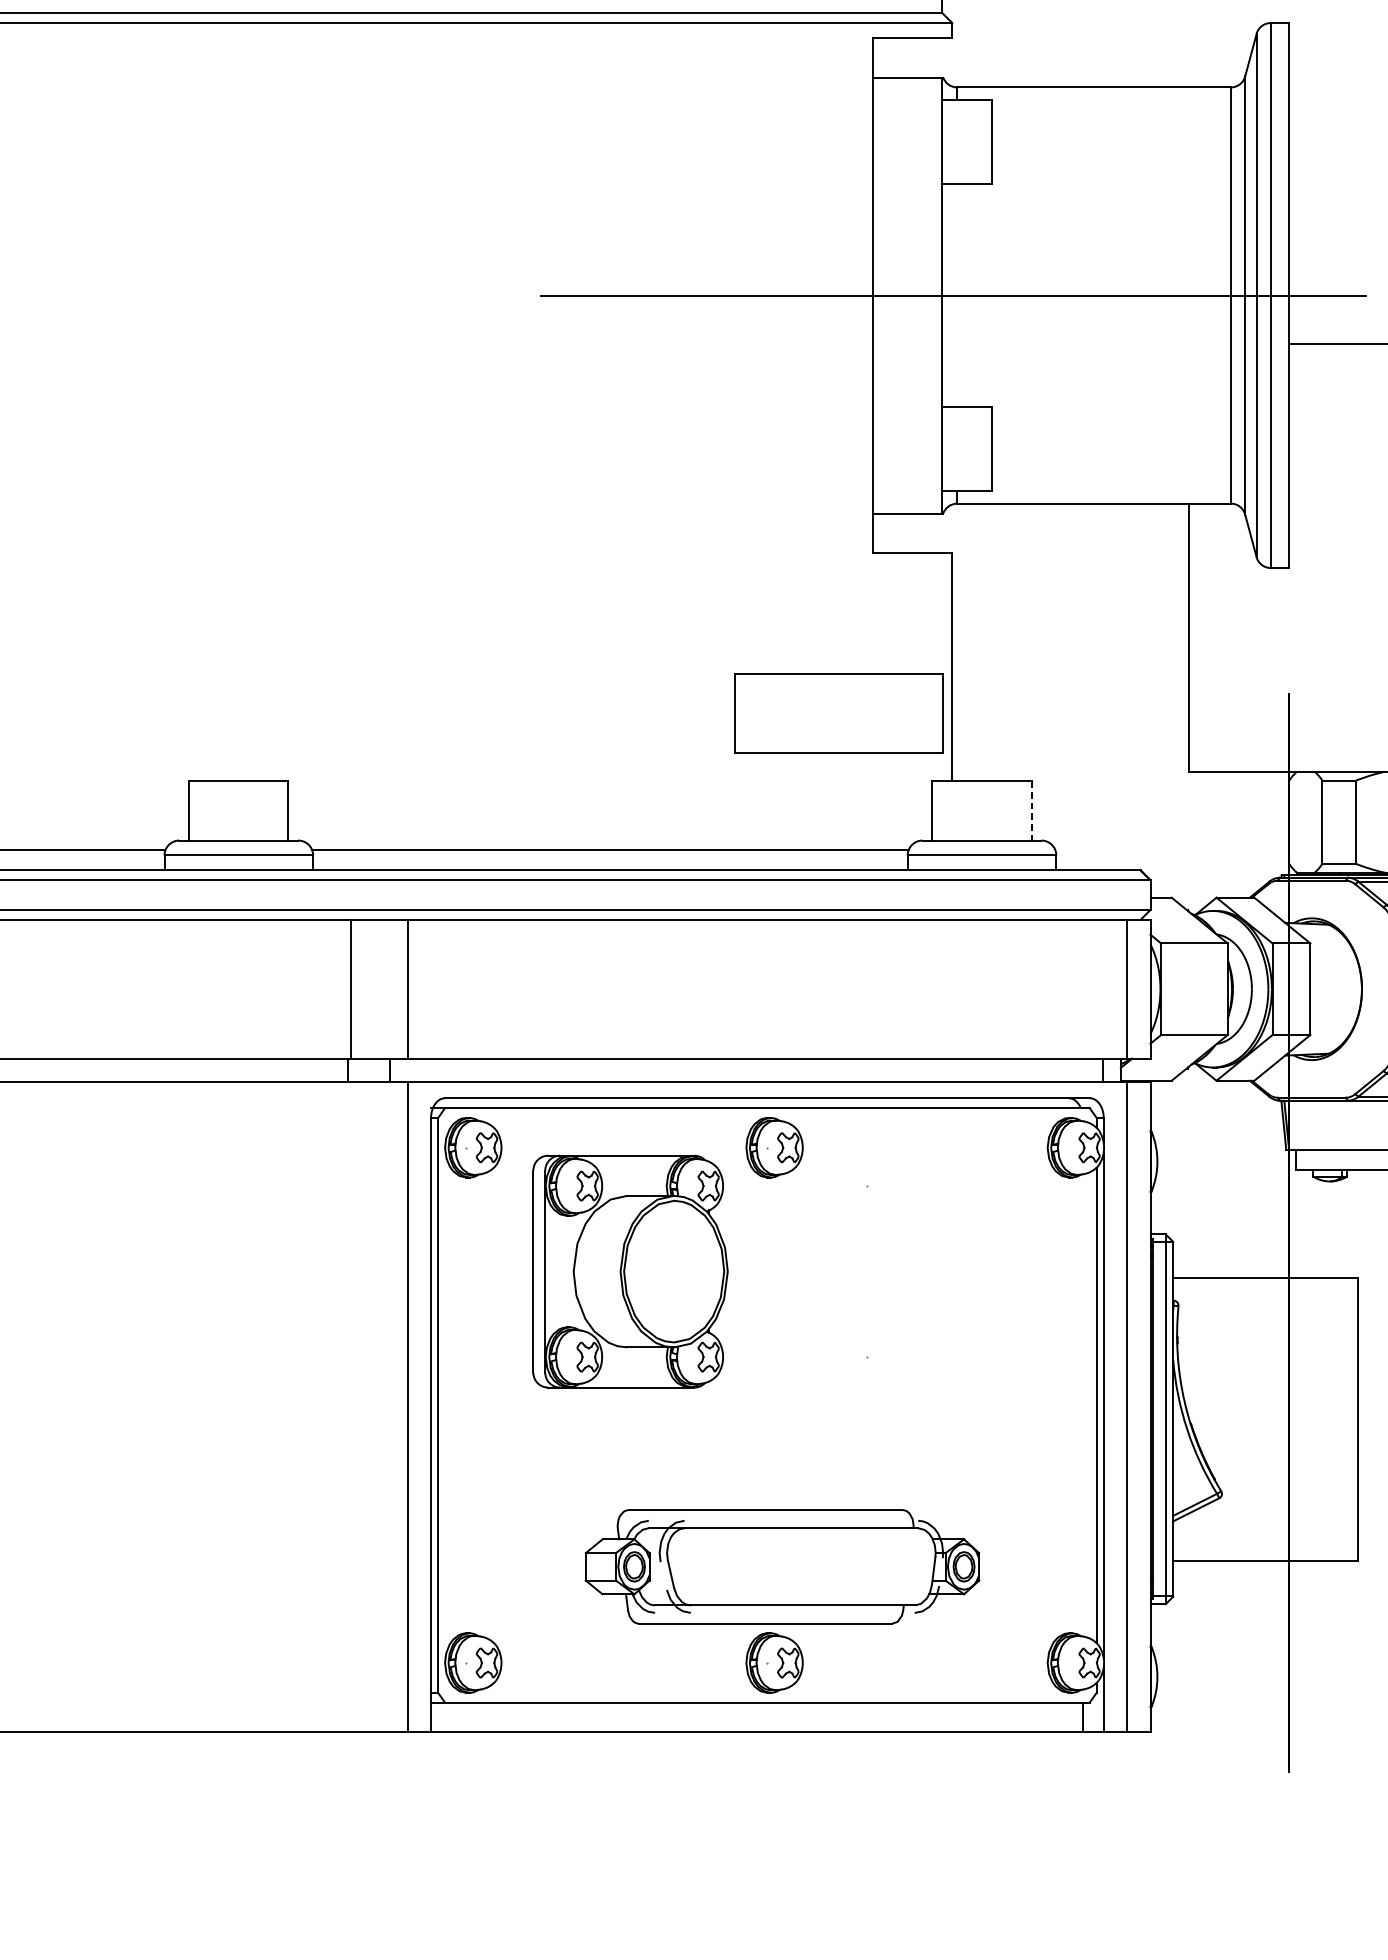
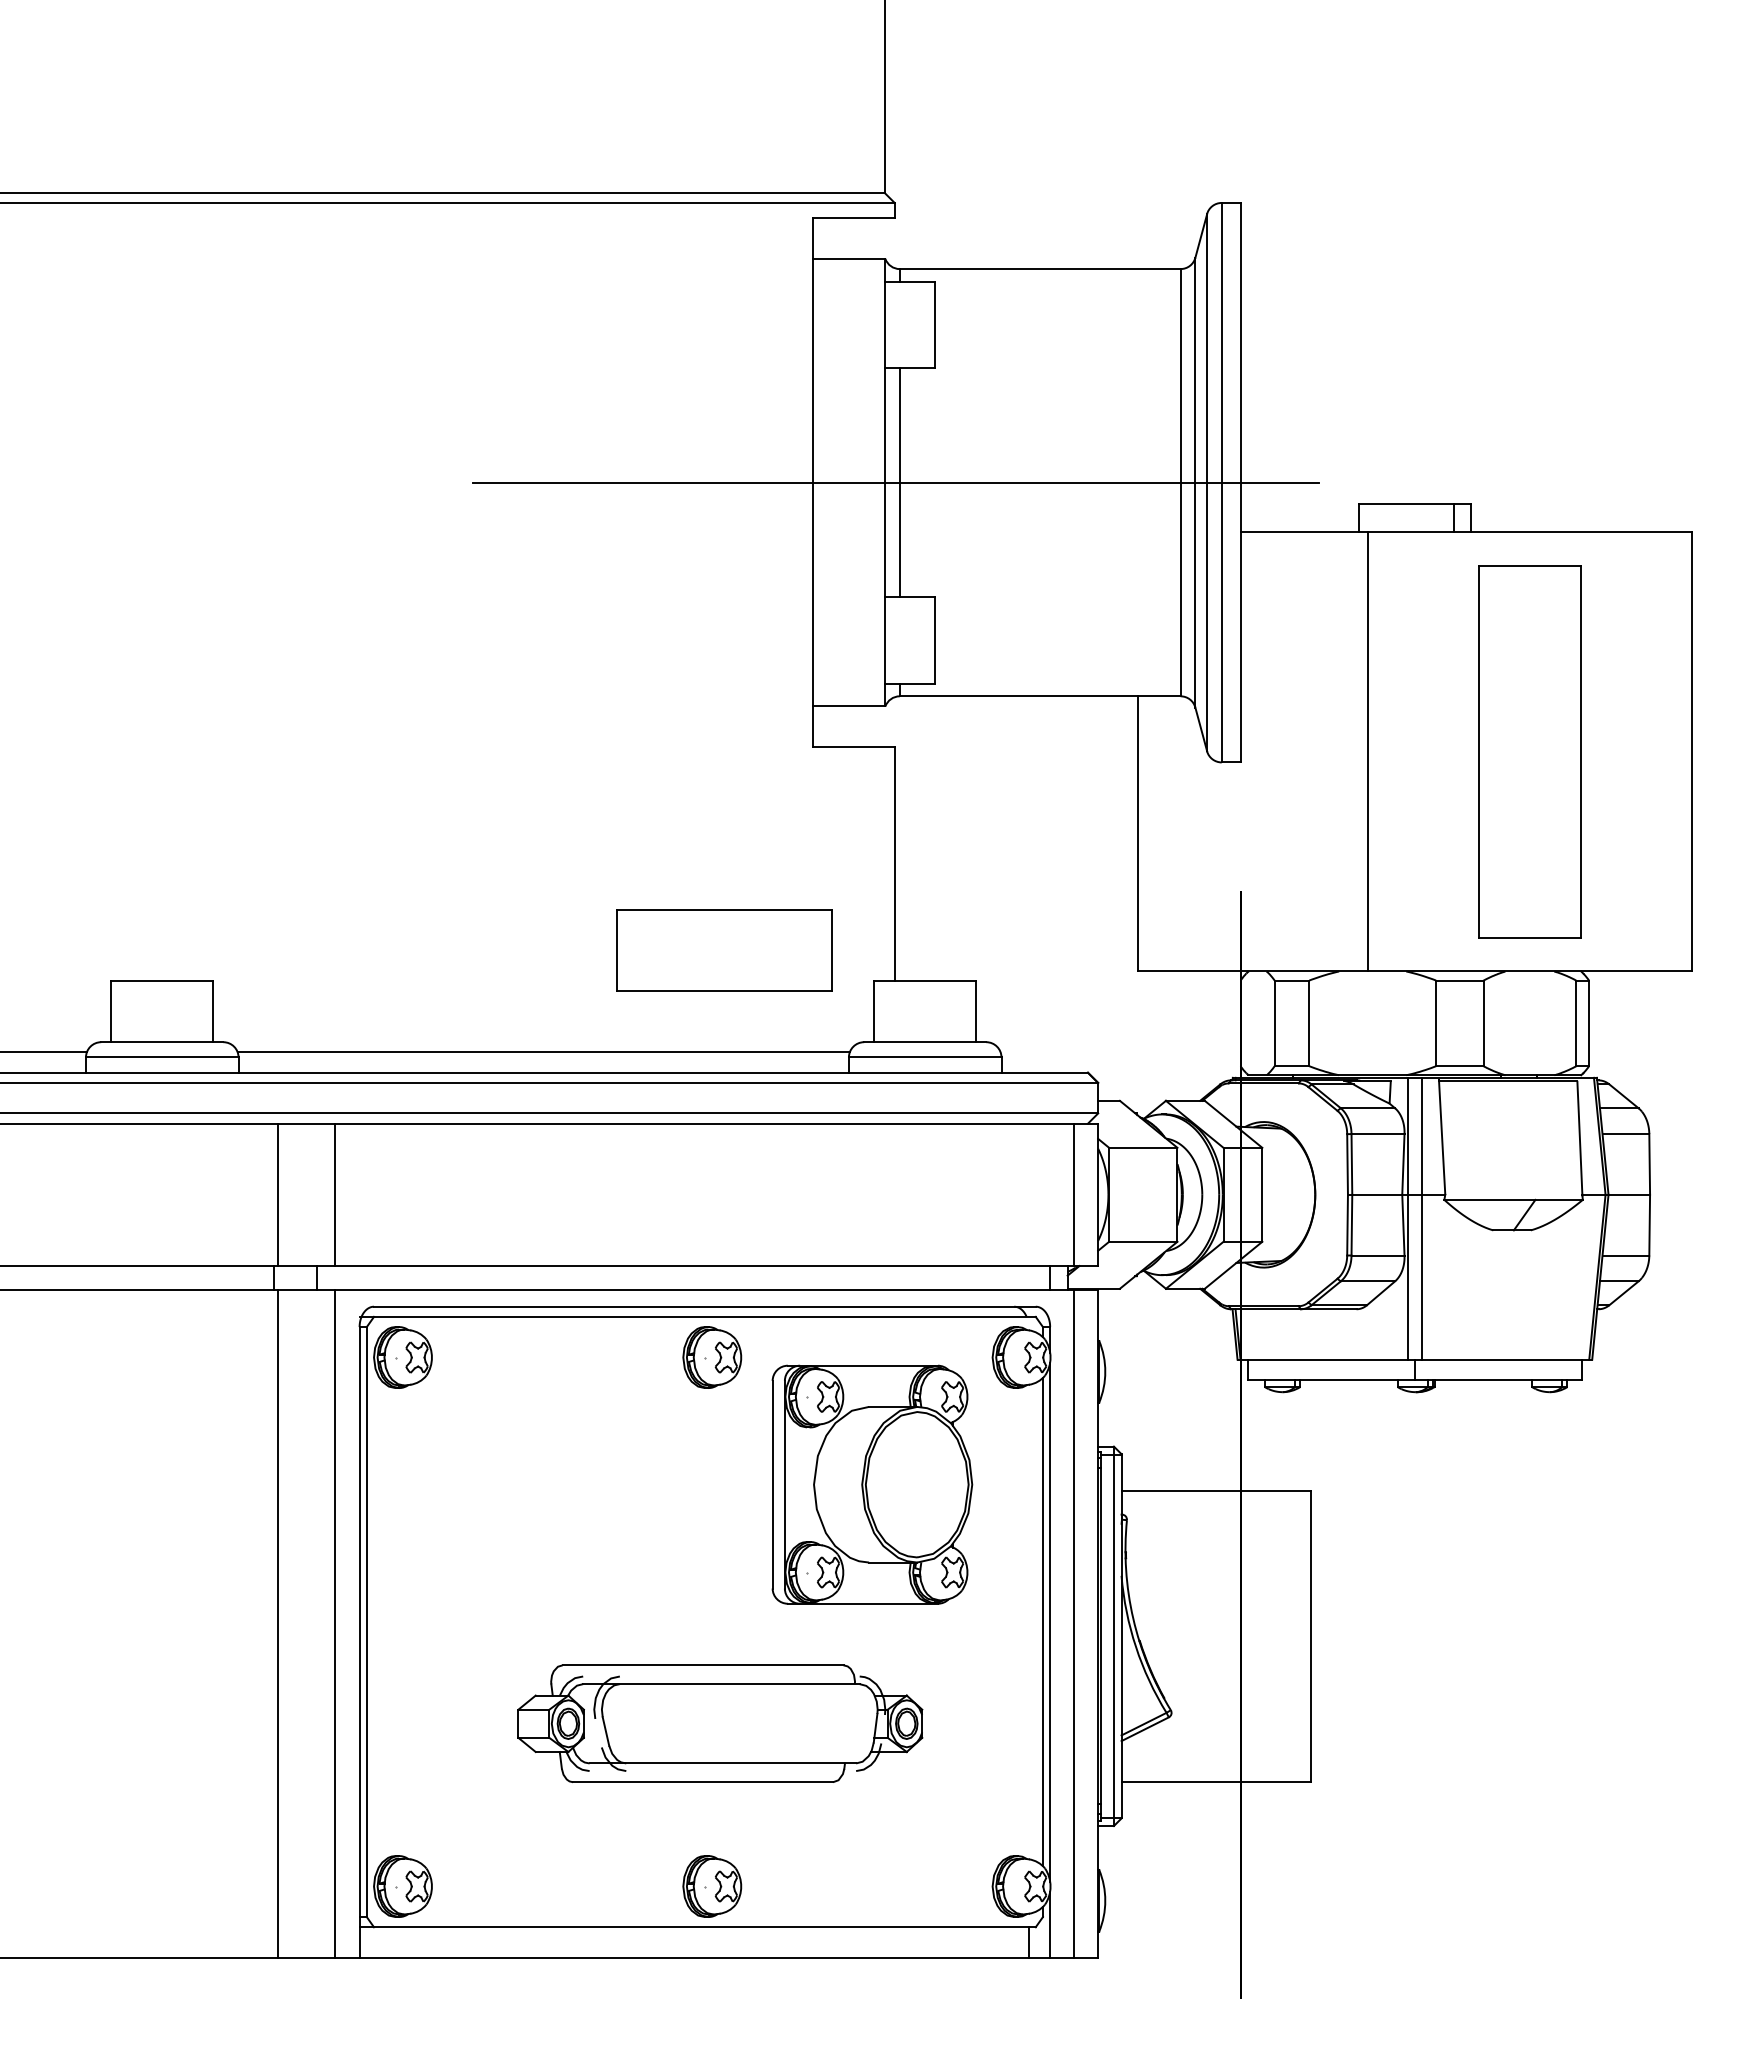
line: (956, 295) -> (899, 482), added
part: (839, 713) -> (724, 950), moved
line: (1031, 810) -> (976, 1011), dashed -> solid
part: (630, 1271) -> (872, 1484), moved
line: (351, 1406) -> (277, 1623), added
part: (782, 1566) -> (720, 1723), moved

